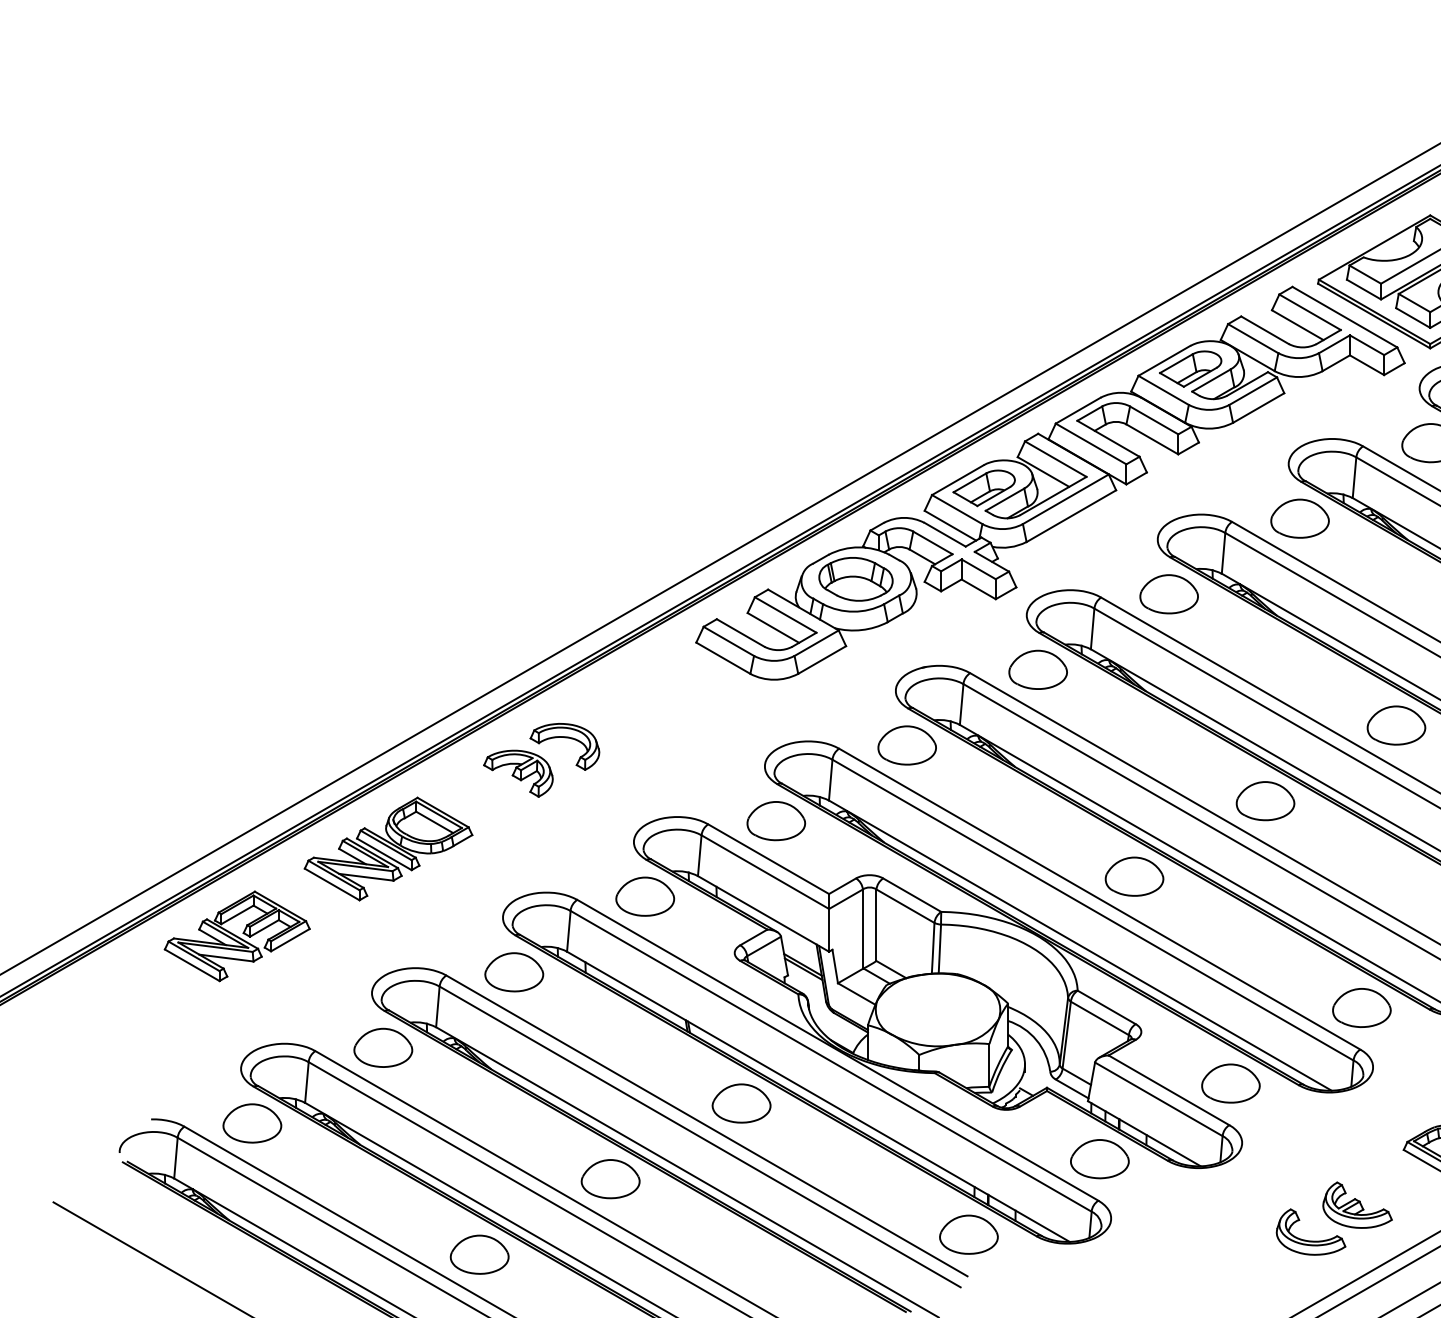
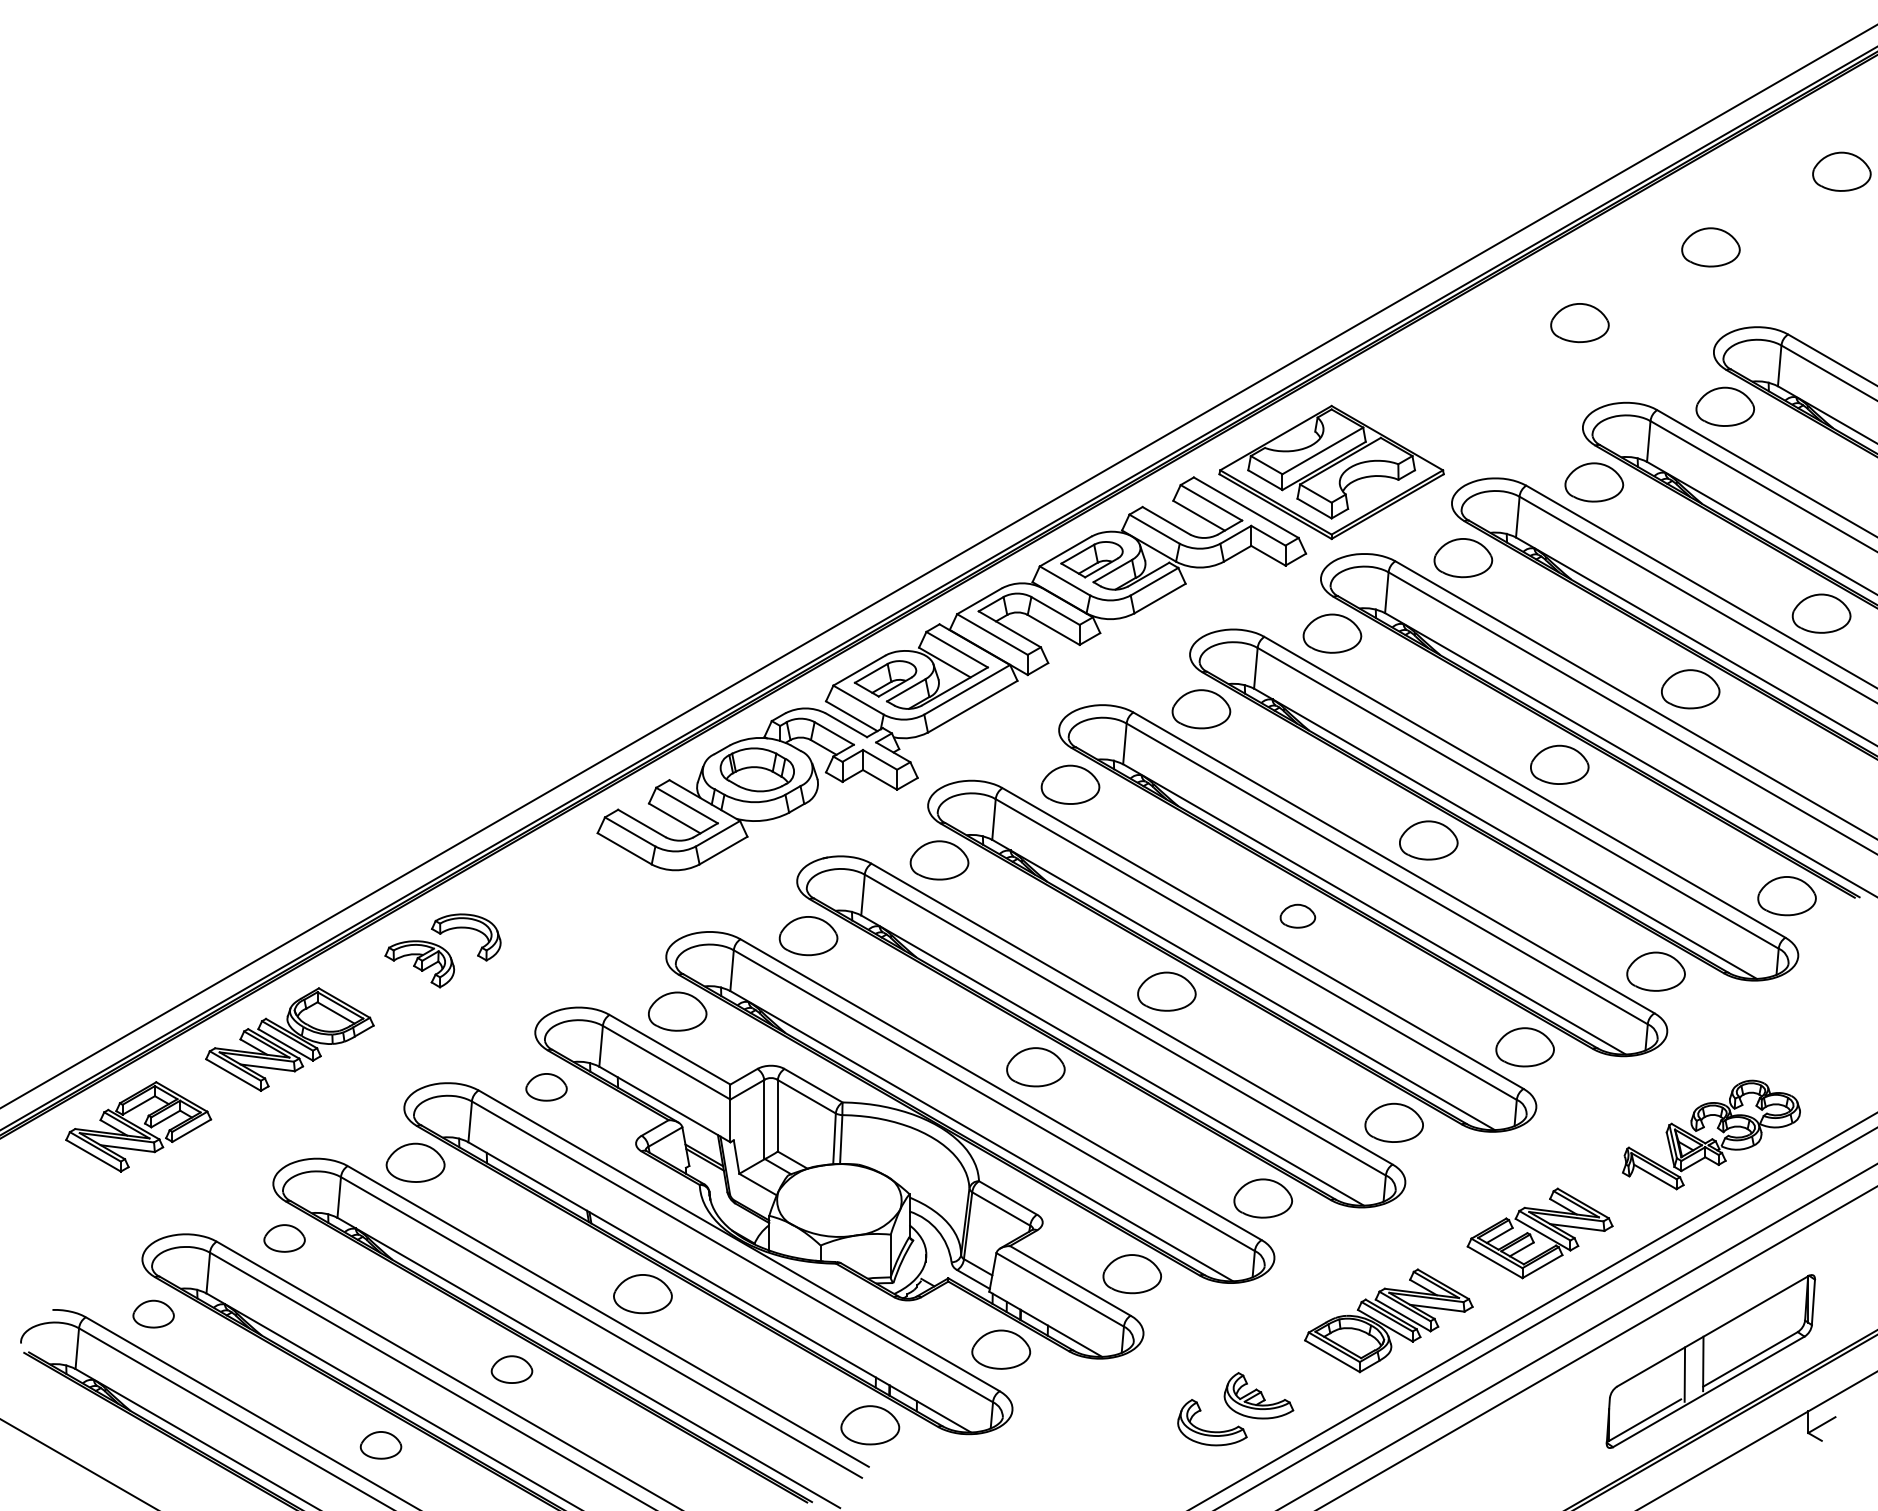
part: (1396, 725) -> (1297, 916), size x0.6
part: (645, 896) -> (546, 1087), size x0.7
part: (383, 1047) -> (284, 1238), size x0.7
part: (252, 1123) -> (153, 1314), size x0.7
part: (610, 1178) -> (511, 1369), size x0.7
part: (479, 1254) -> (380, 1445), size x0.7

